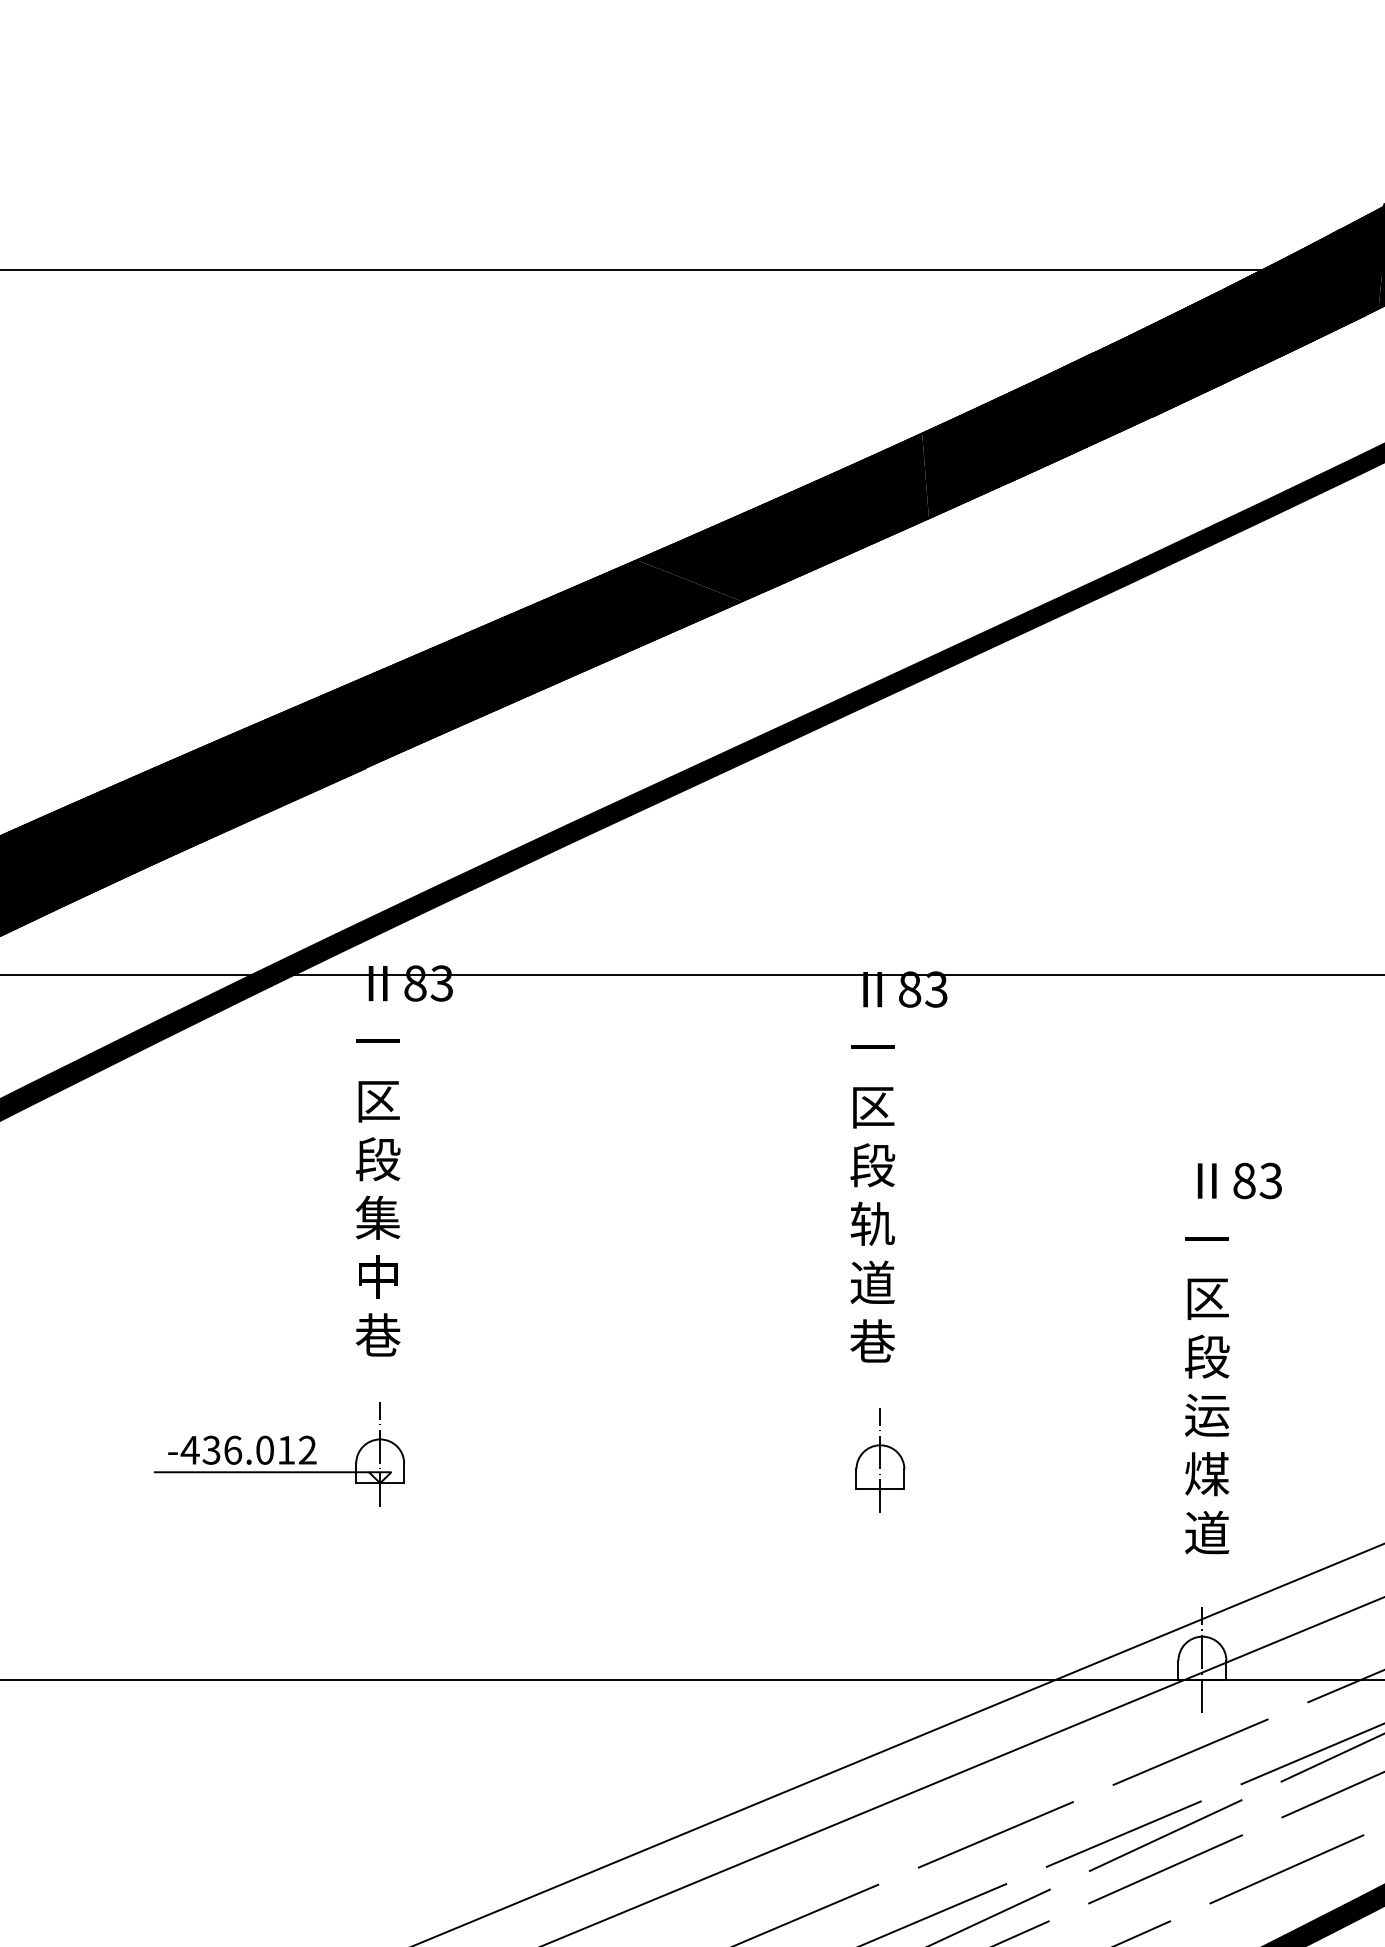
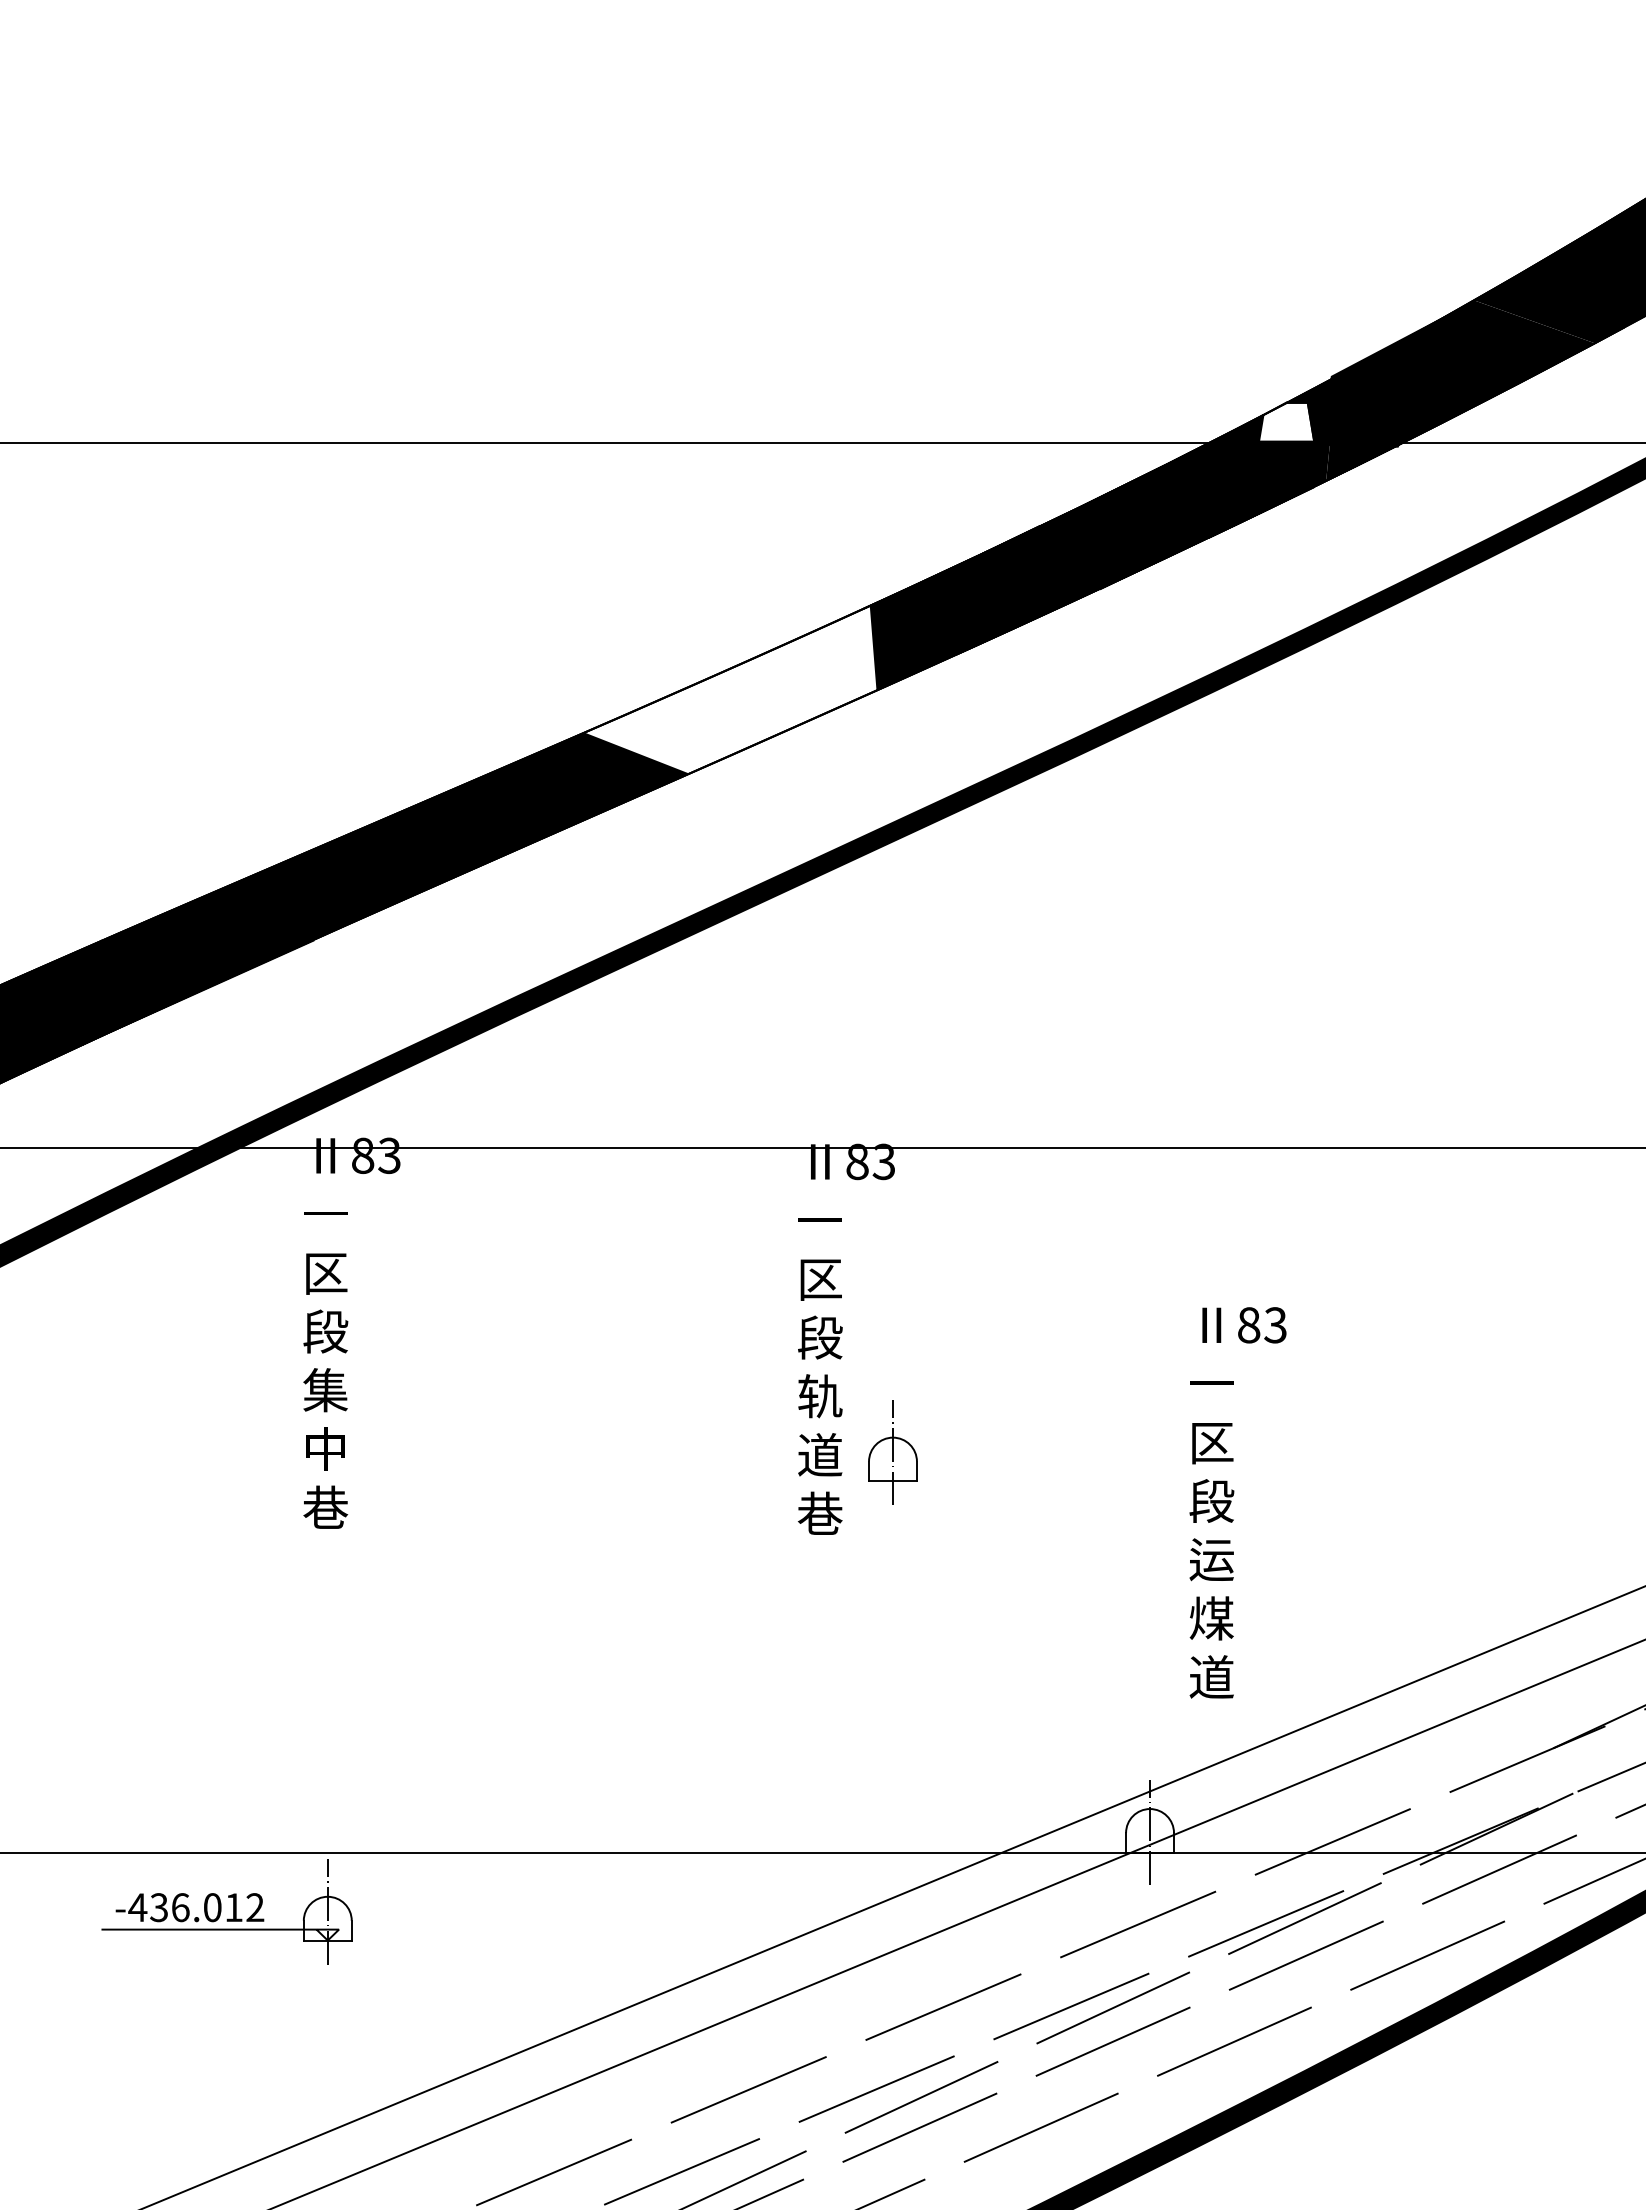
fill: (1338, 250) -> (1286, 422), removed
fill: (782, 517) -> (730, 689), removed
text: (1232, 1358) -> (1237, 1502), moved
part: (278, 1454) -> (226, 1911), moved
part: (879, 1460) -> (892, 1452), moved

